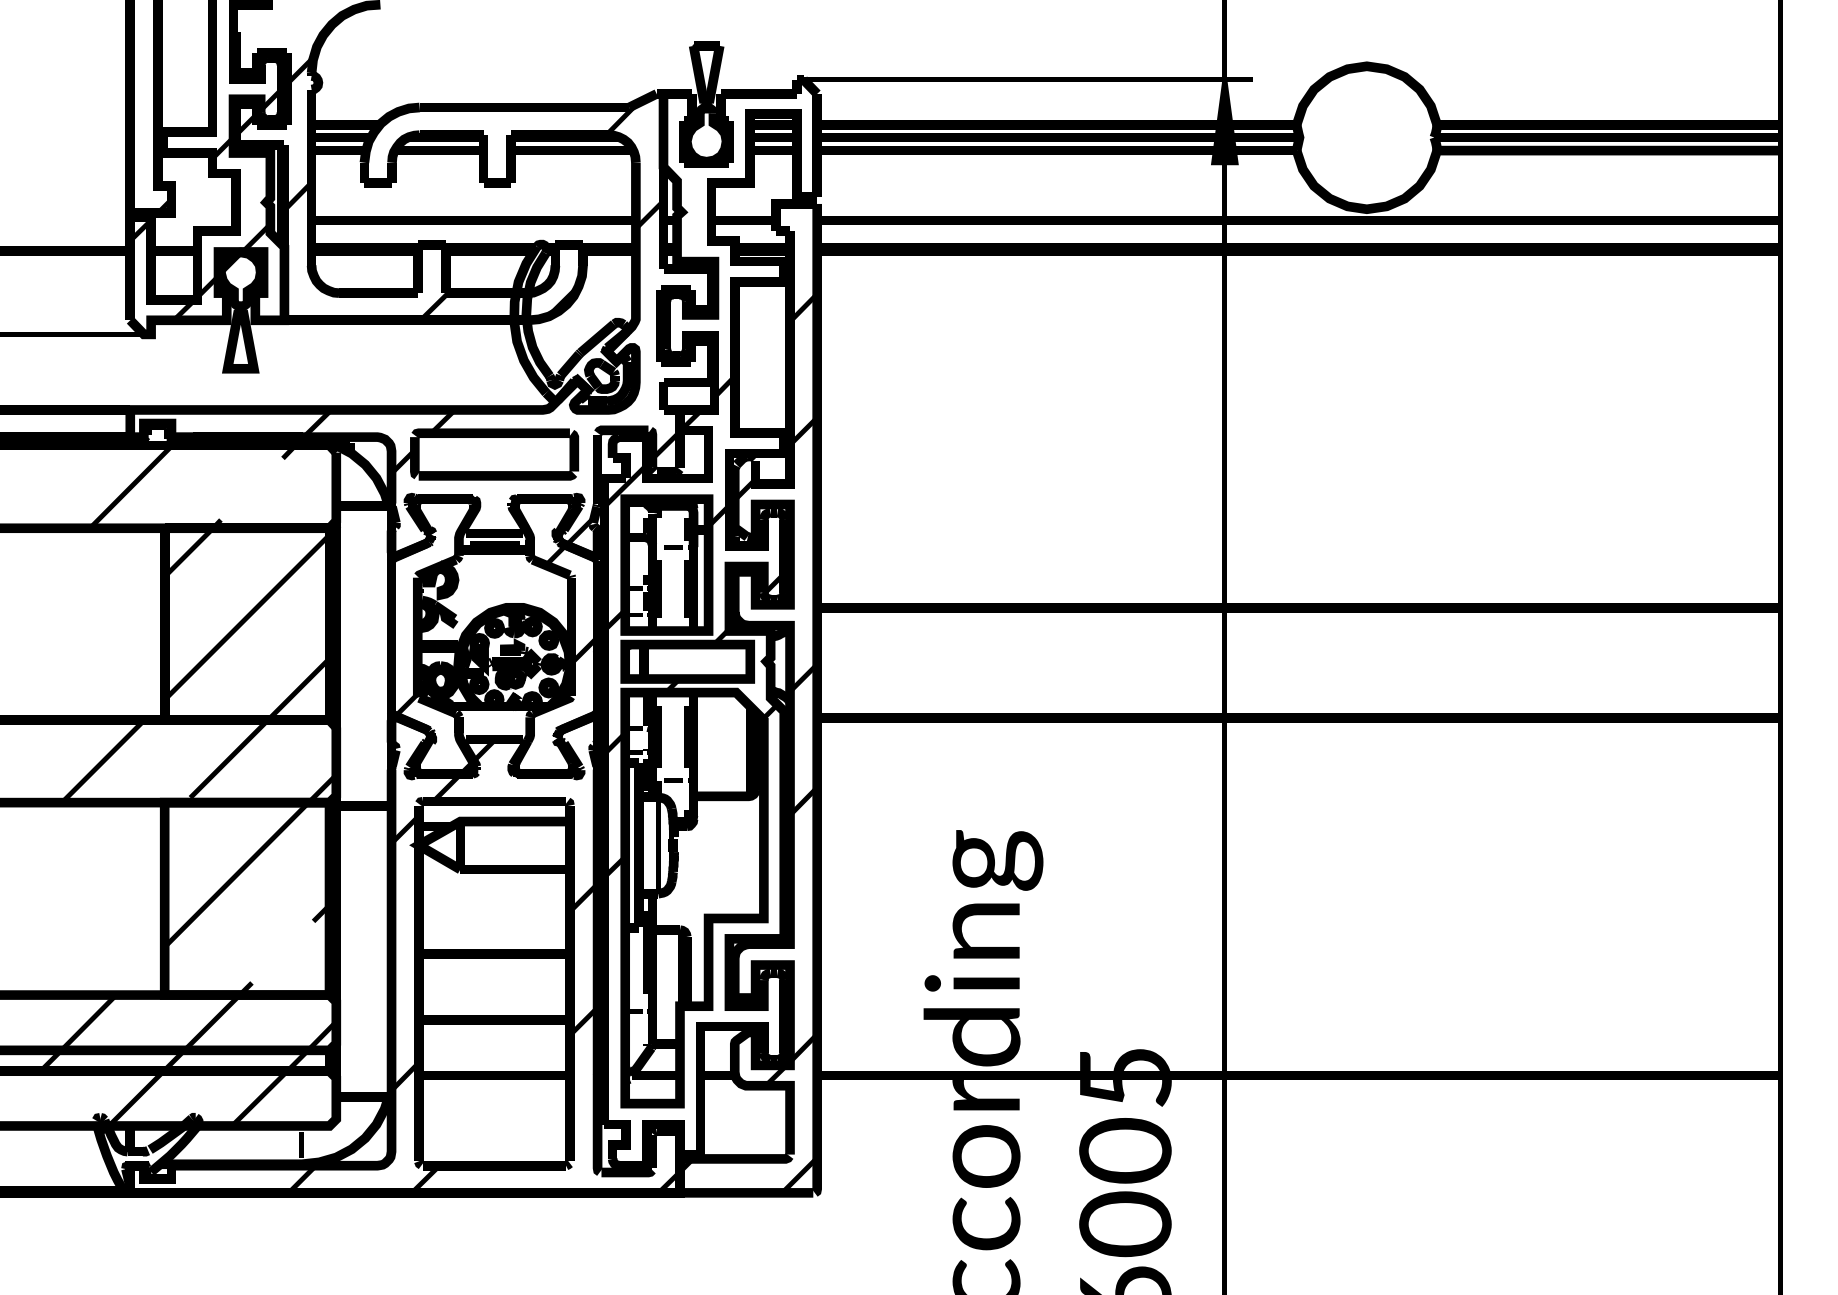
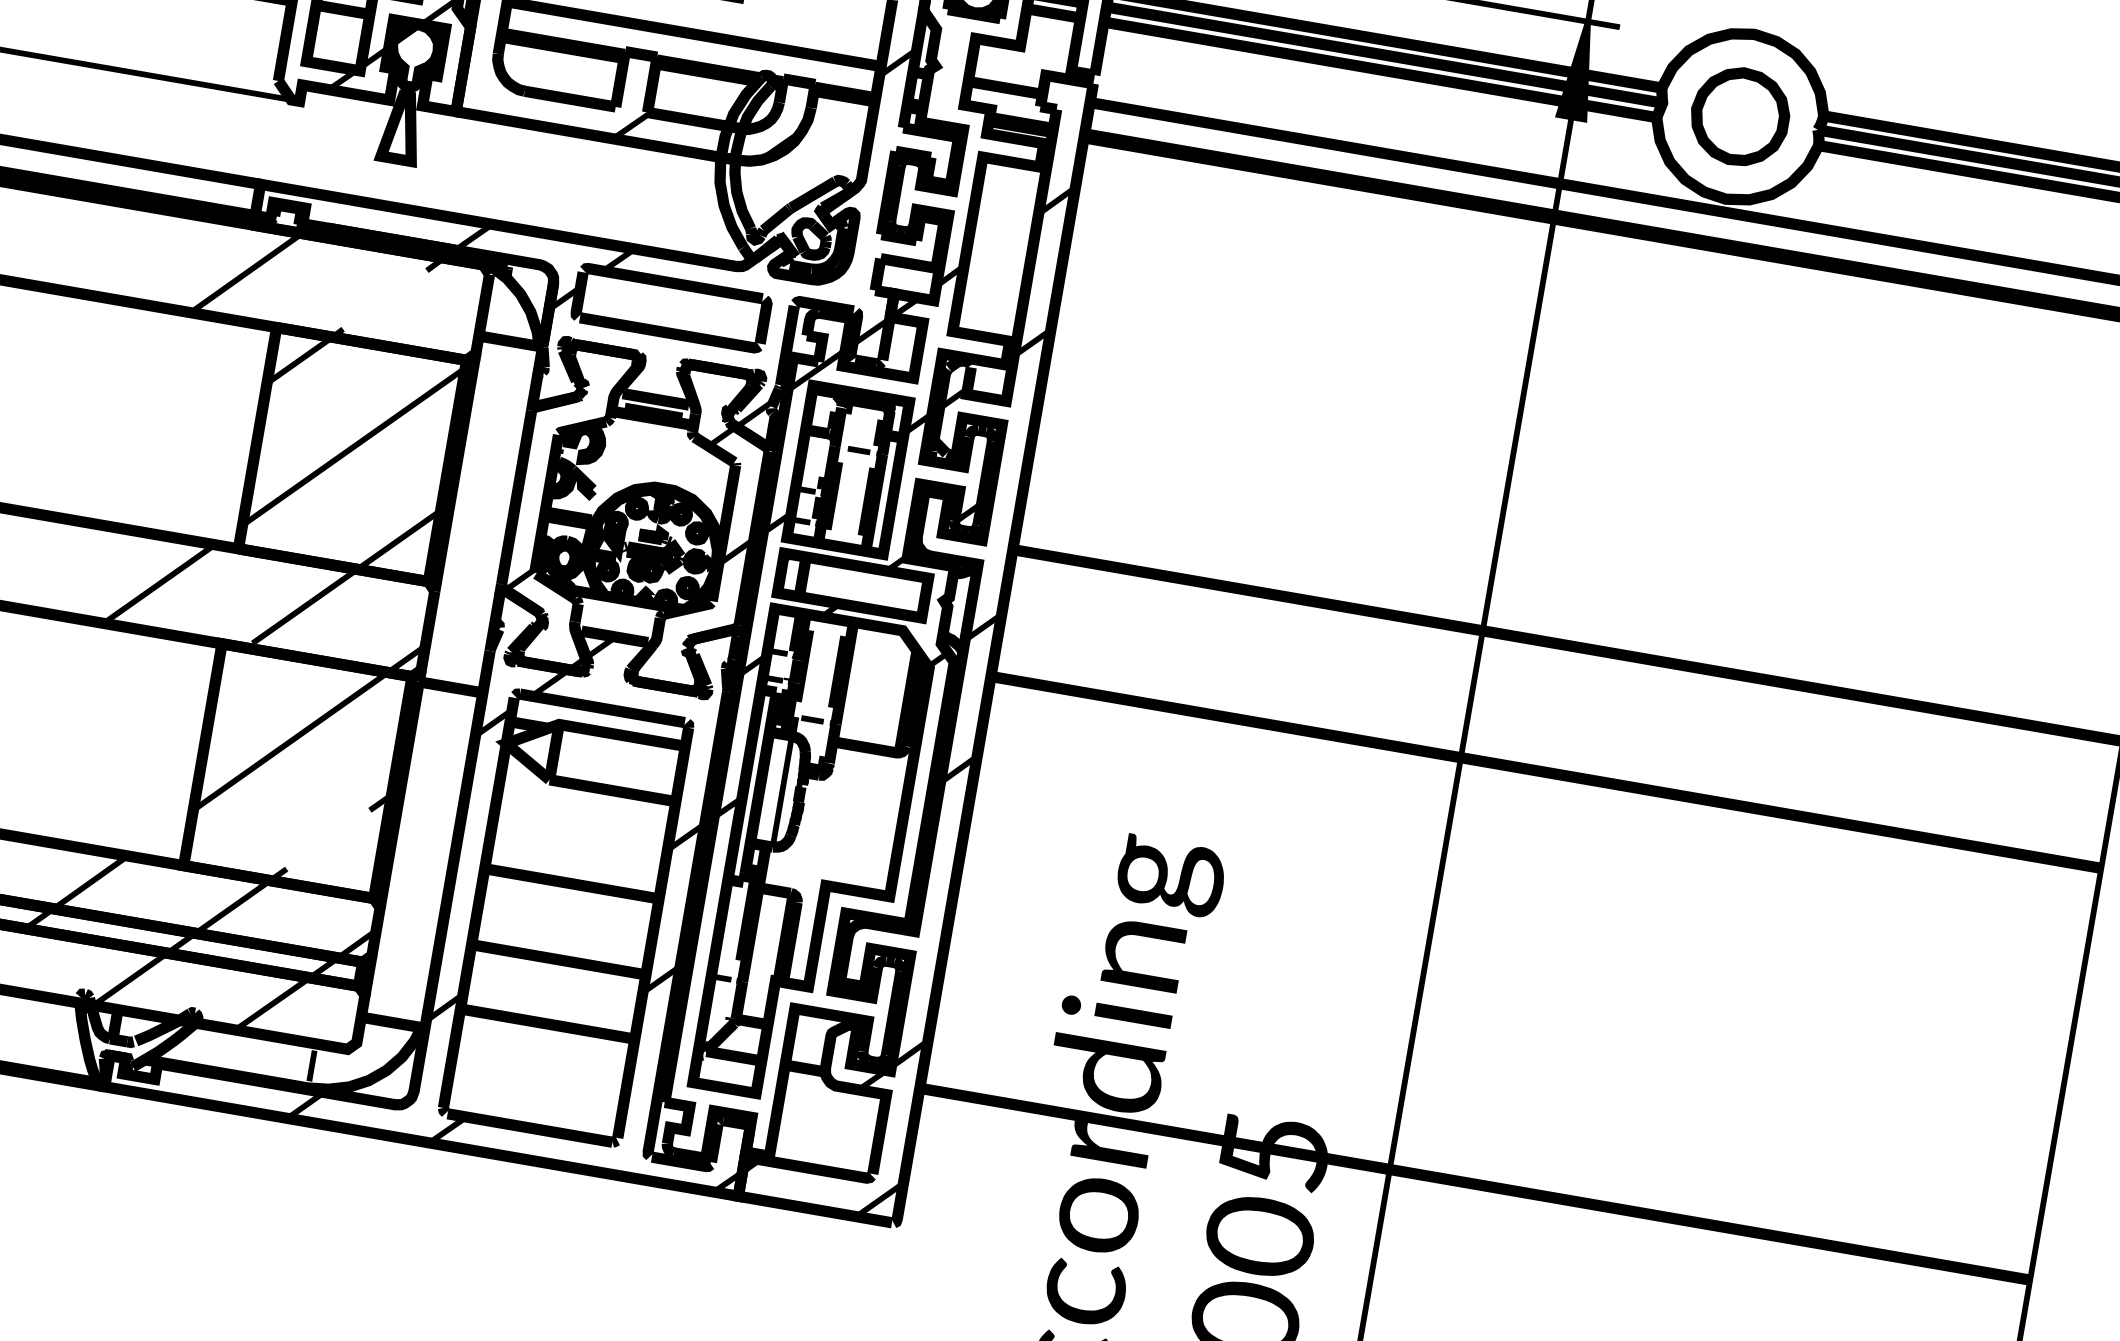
part: (1366, 137) -> (1739, 116), added

